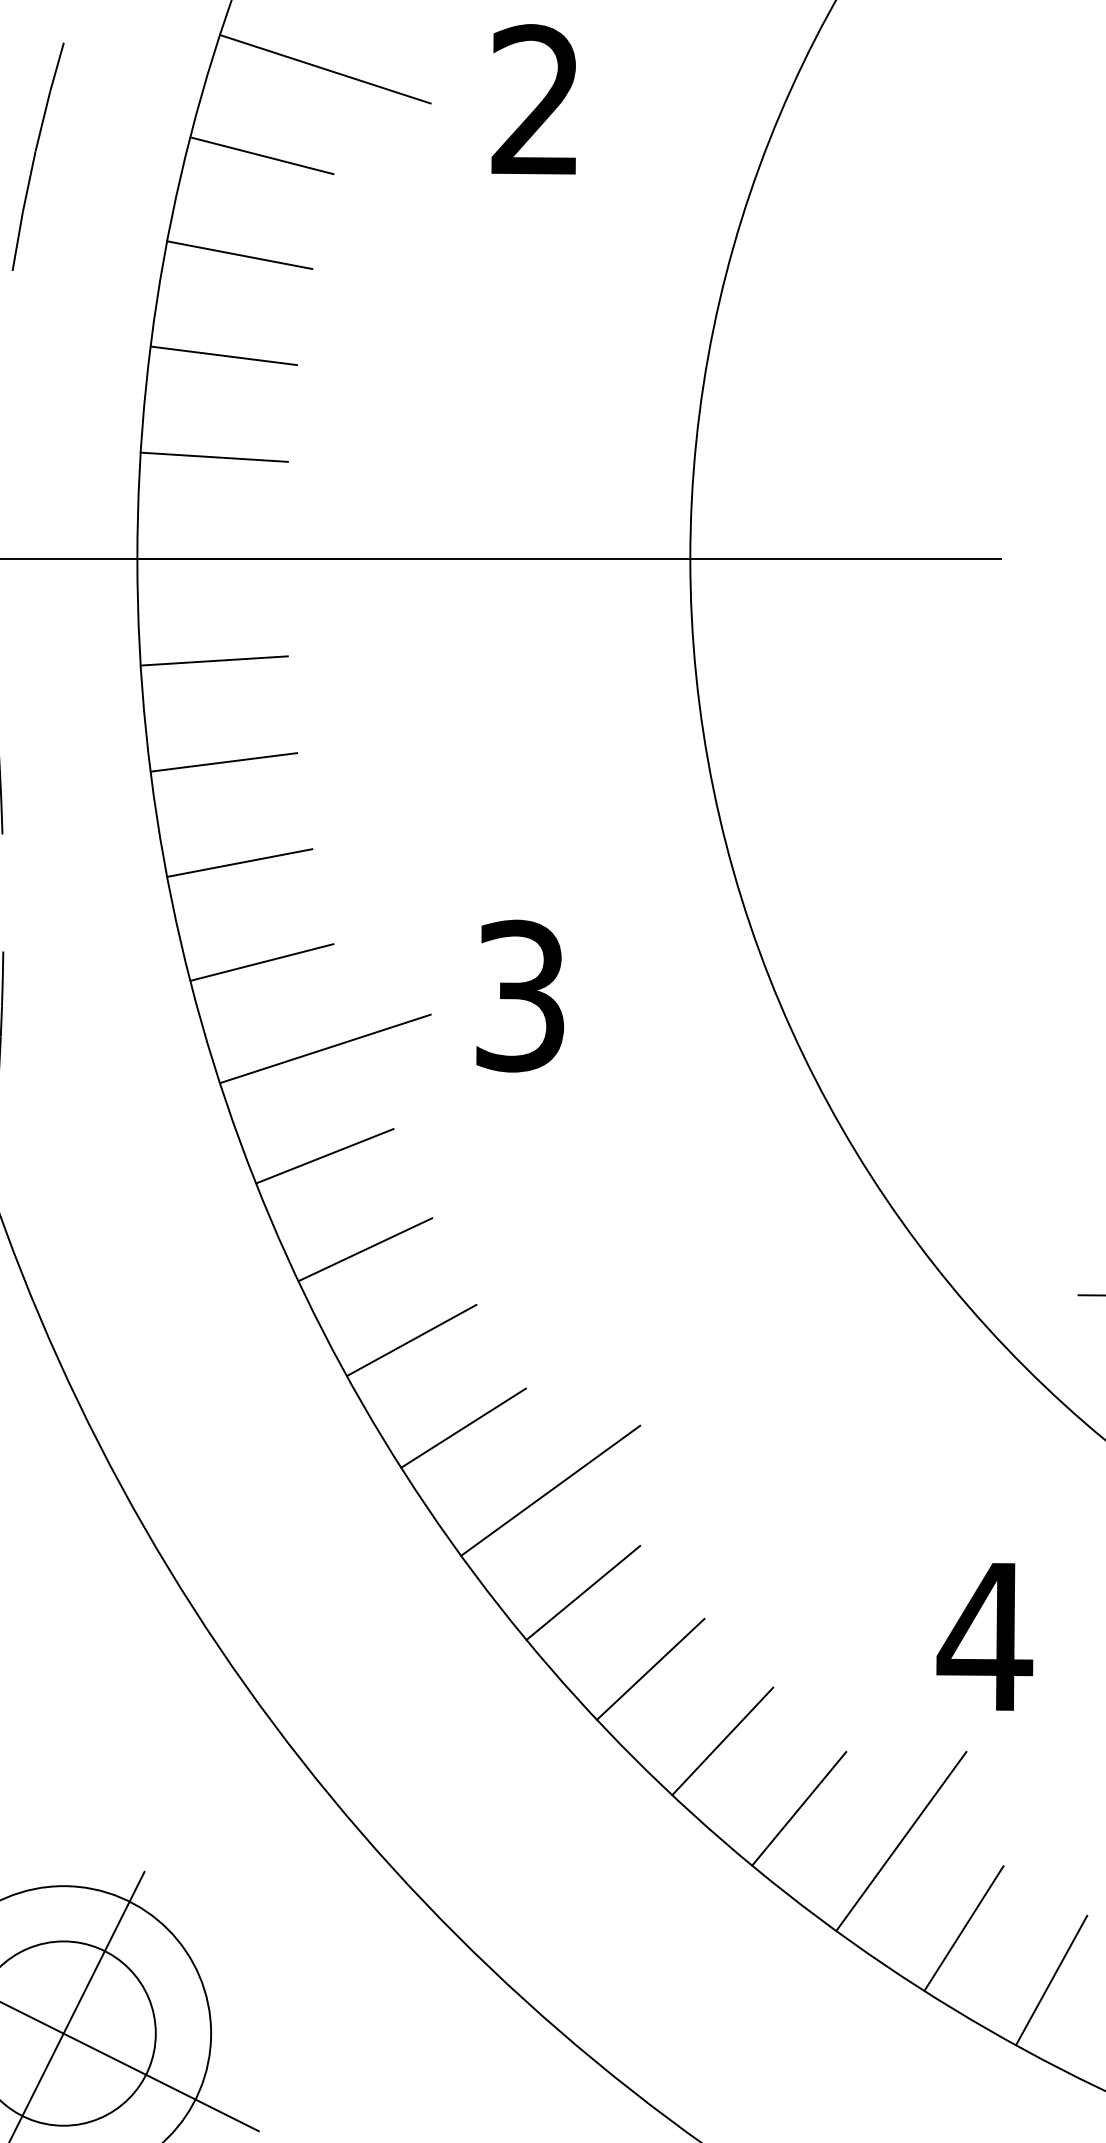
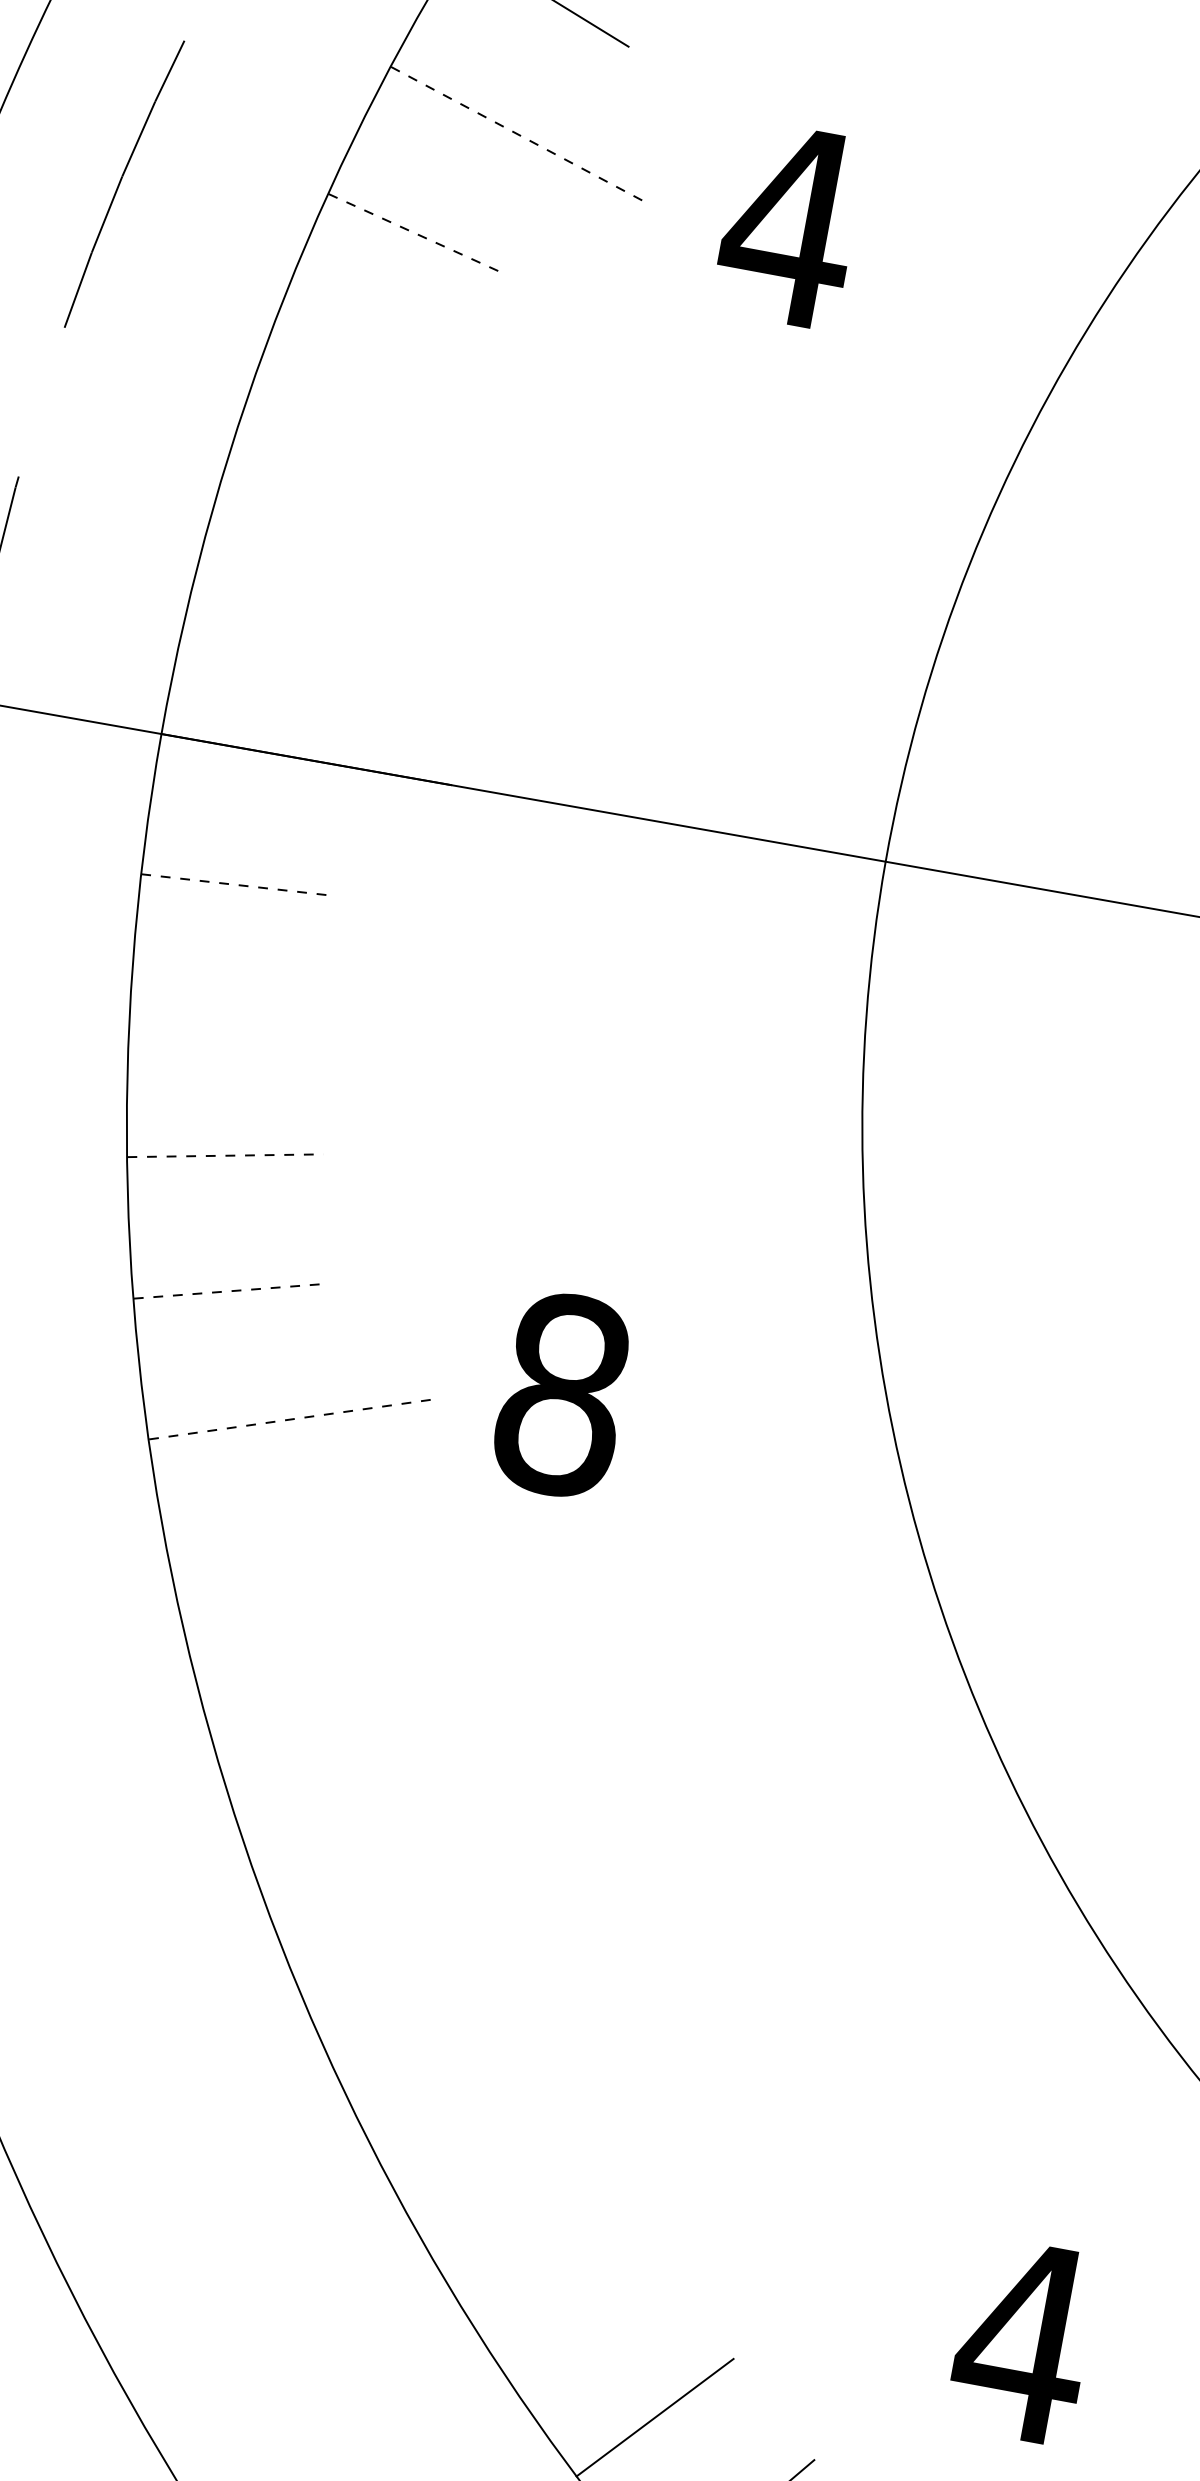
line: (325, 69) -> (520, 136), solid -> dashed
text: (535, 99) -> (789, 224), 2 -> 4
line: (262, 155) -> (418, 234), solid -> dashed
line: (239, 255) -> (365, 359), removed
line: (223, 355) -> (321, 487), removed
line: (213, 456) -> (284, 617), removed
line: (214, 660) -> (239, 884), solid -> dashed
line: (223, 762) -> (227, 1020), removed
line: (239, 863) -> (224, 1156), solid -> dashed
line: (262, 962) -> (232, 1291), solid -> dashed
text: (520, 995) -> (562, 1394), 3 -> 8
line: (325, 1048) -> (294, 1418), solid -> dashed
line: (324, 1156) -> (268, 1559), removed
line: (365, 1249) -> (300, 1690), removed
line: (411, 1339) -> (340, 1819), removed
line: (463, 1427) -> (388, 1946), removed
line: (550, 1490) -> (487, 2049), removed
line: (583, 1592) -> (507, 2190), removed
line: (650, 1668) -> (577, 2305), removed

